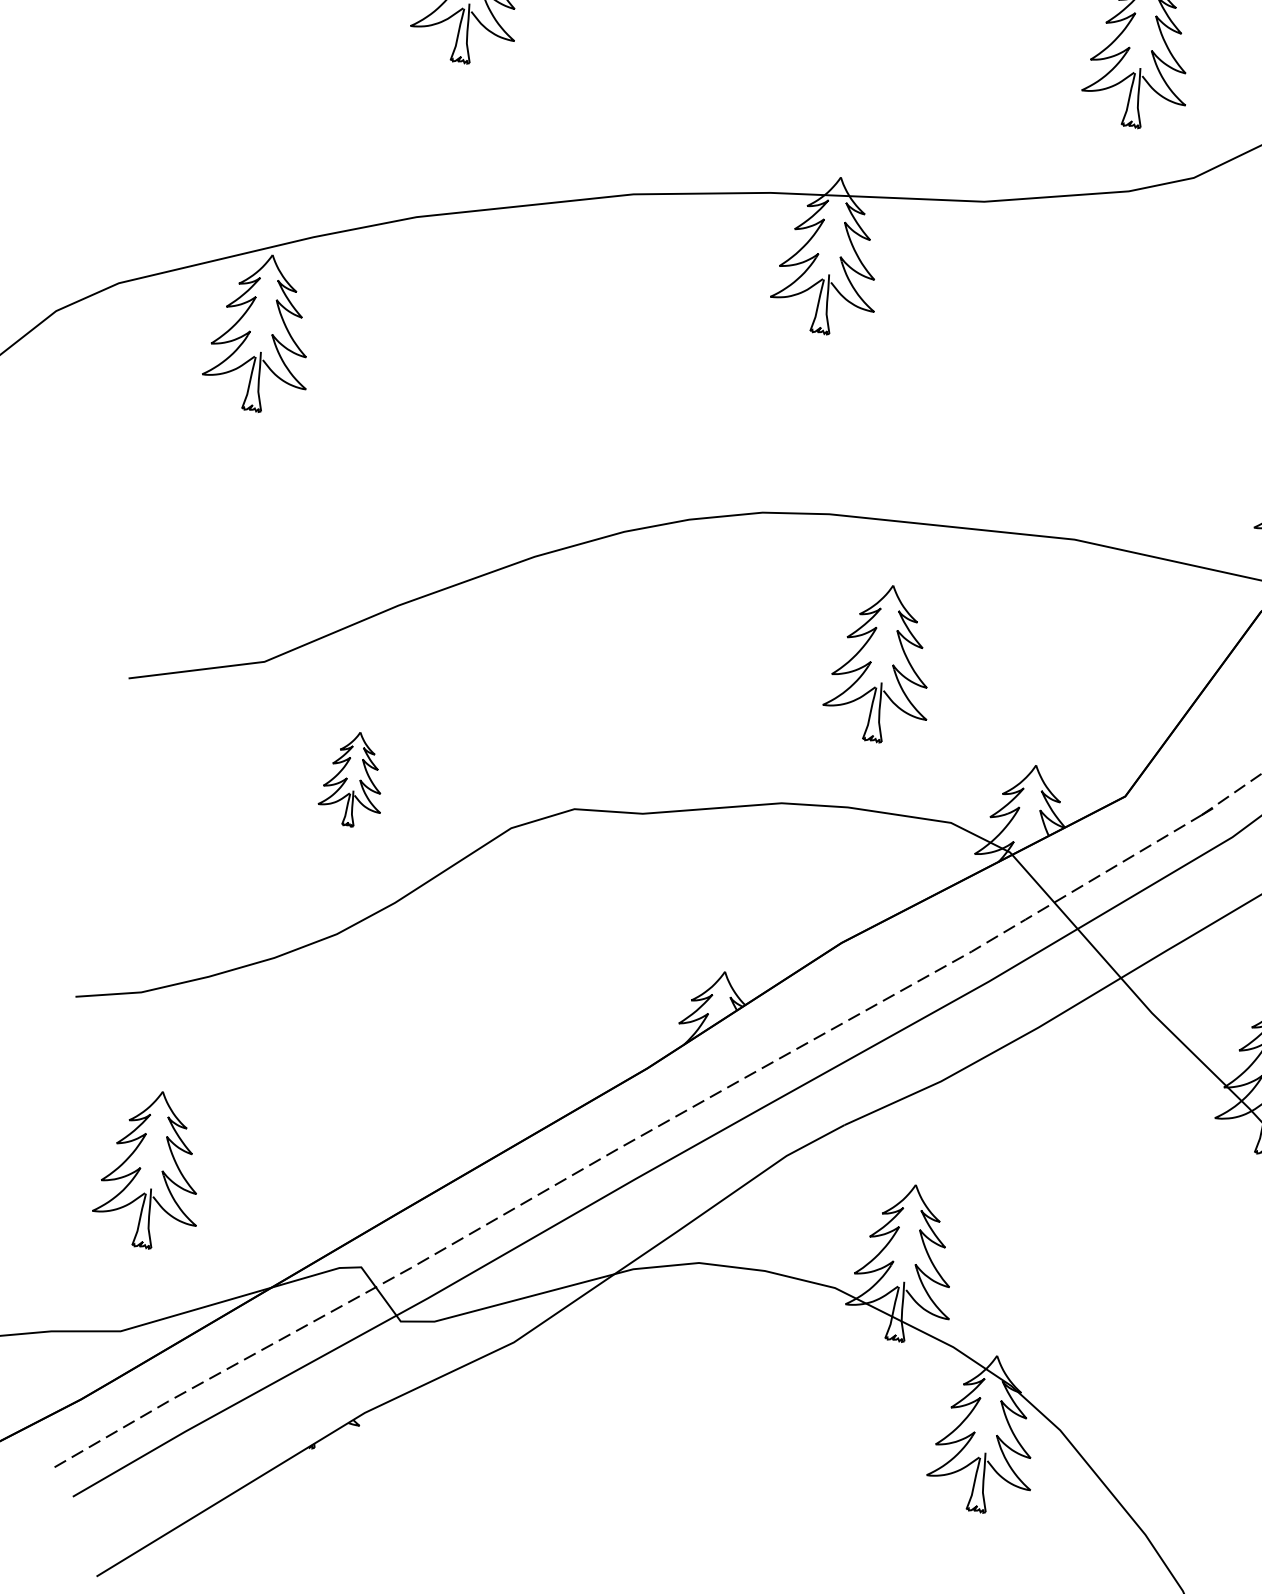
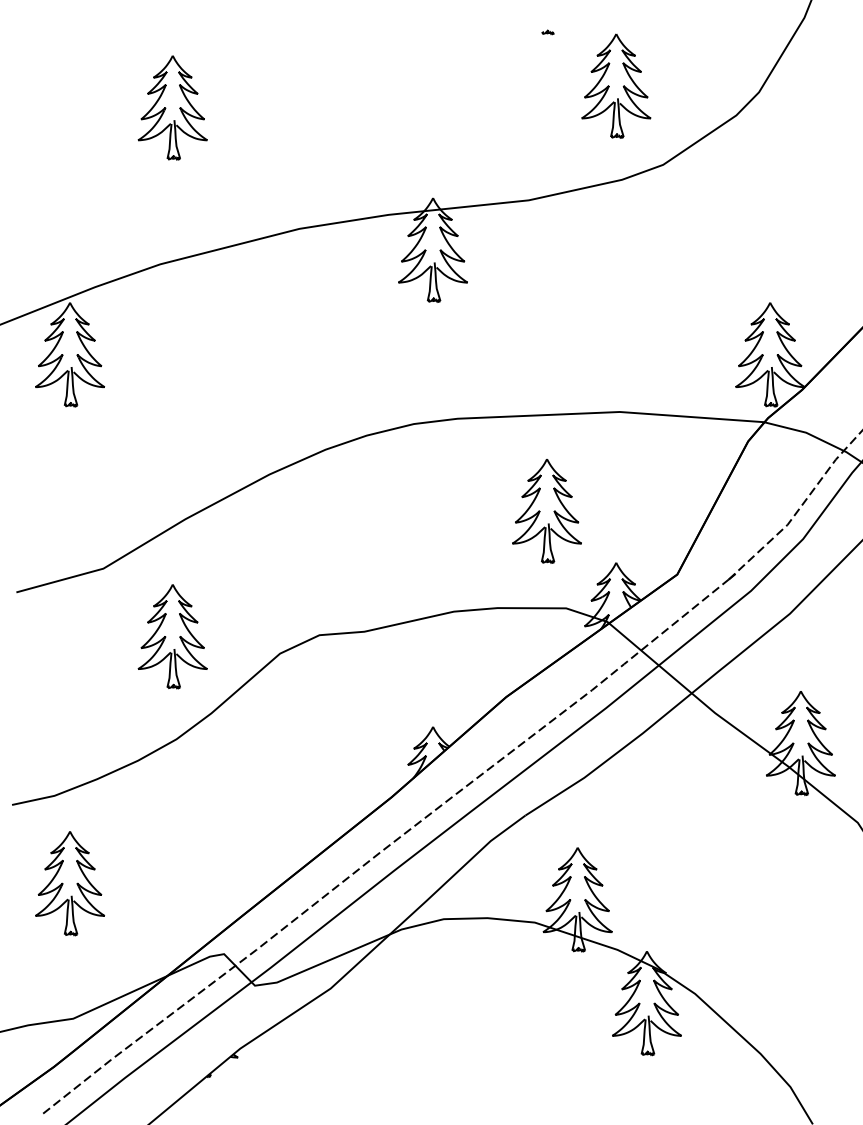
part: (881, 664) -> (546, 511), moved
part: (353, 778) -> (172, 636), size x1.67
part: (150, 1169) -> (69, 883), moved

